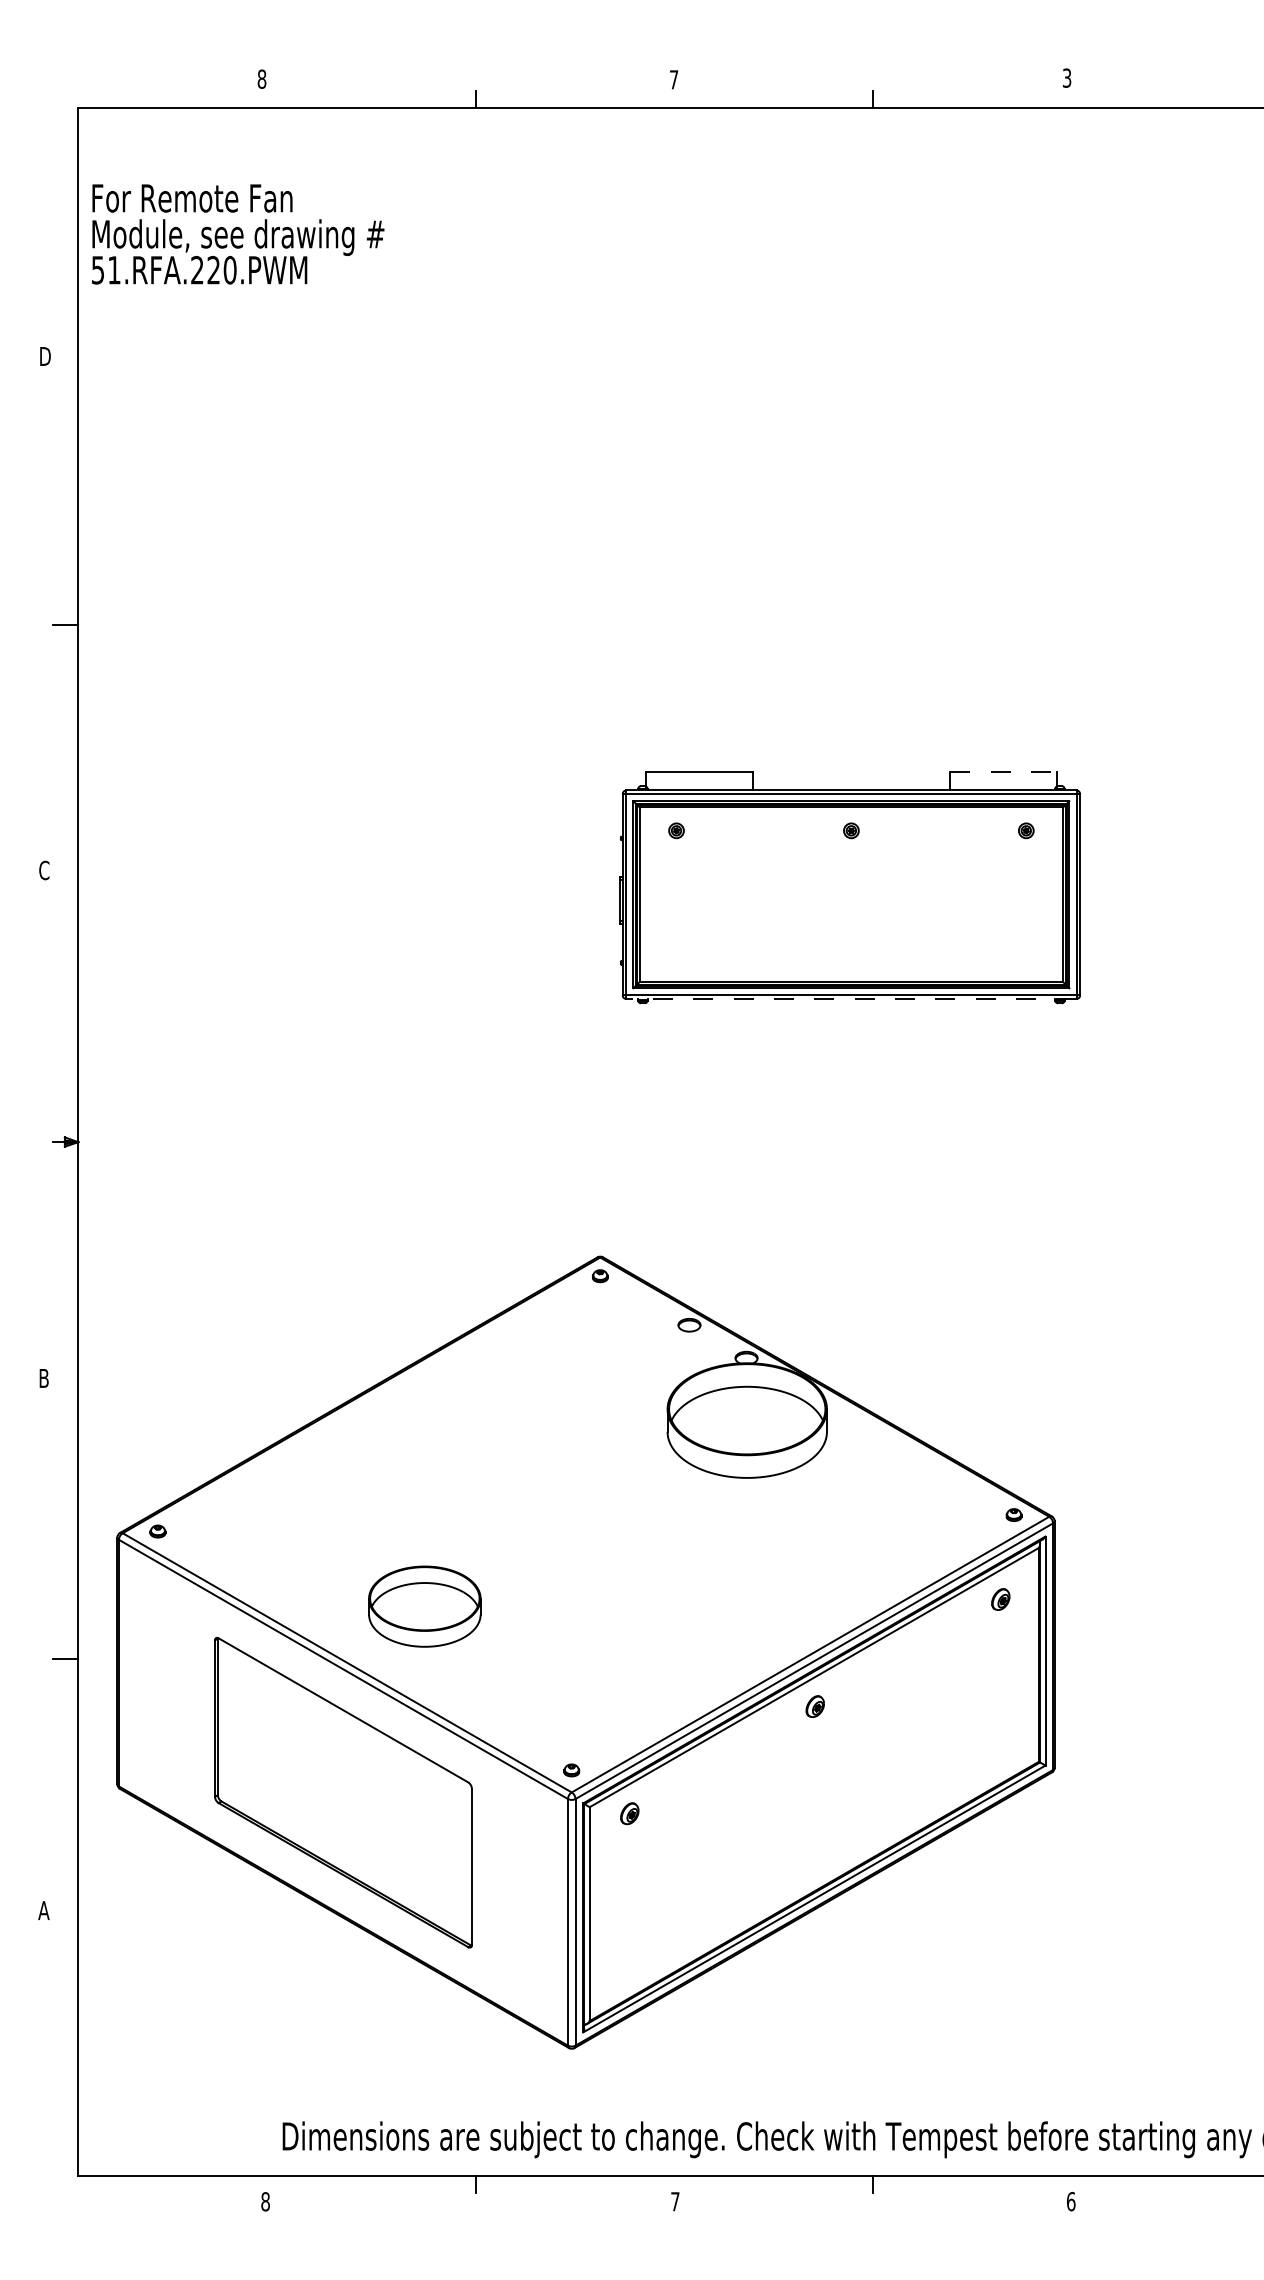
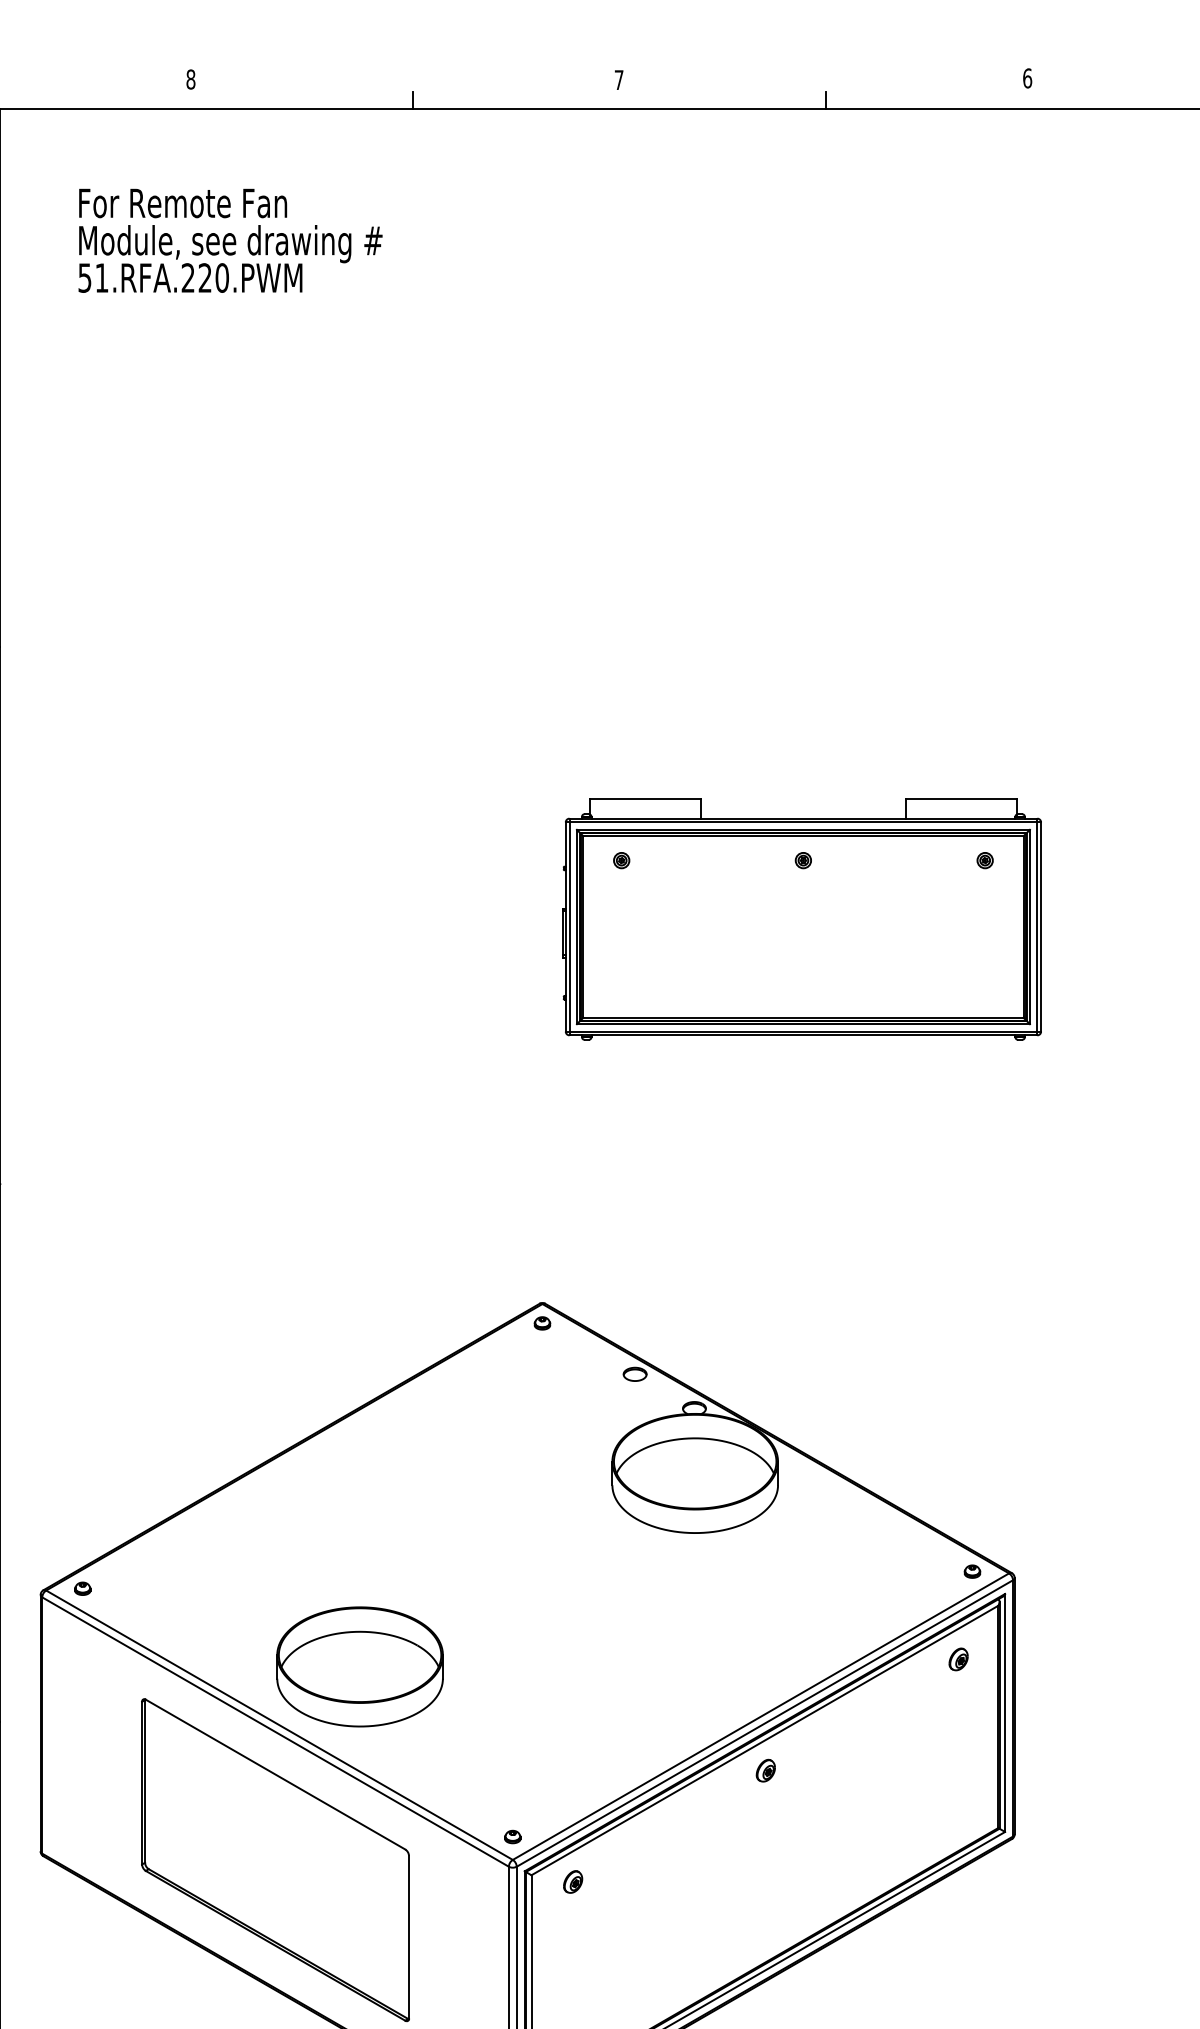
text: (1066, 77) -> (1026, 77), 3 -> 6
text: (238, 234) -> (230, 240), moved
line: (1003, 771) -> (961, 798), dashed -> solid
line: (850, 999) -> (802, 1035), dashed -> solid
part: (424, 1606) -> (359, 1666), size x1.43

